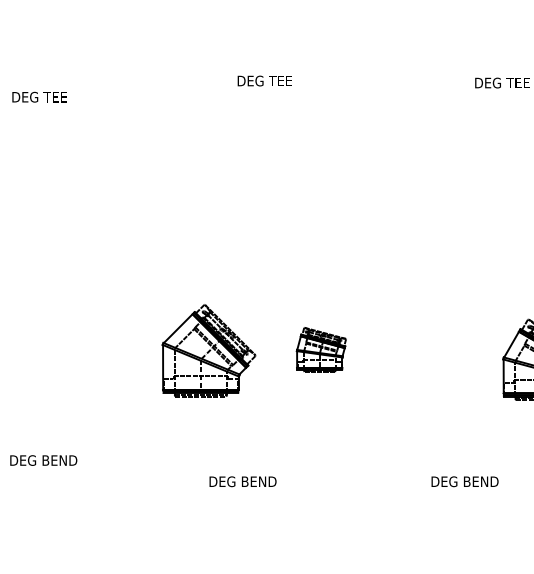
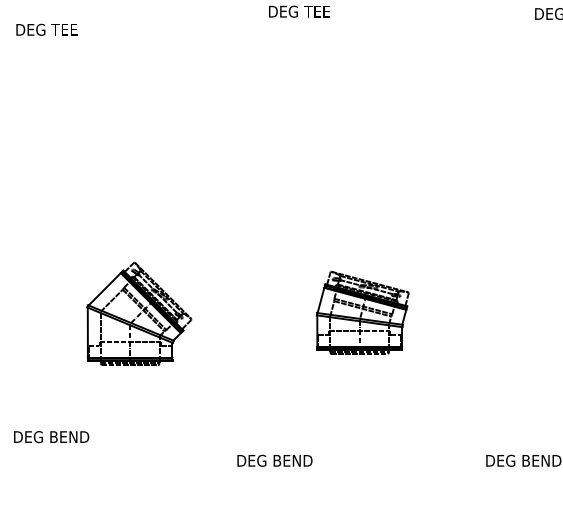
part: (321, 349) -> (362, 312), size x1.67
part: (208, 350) -> (138, 313), moved

